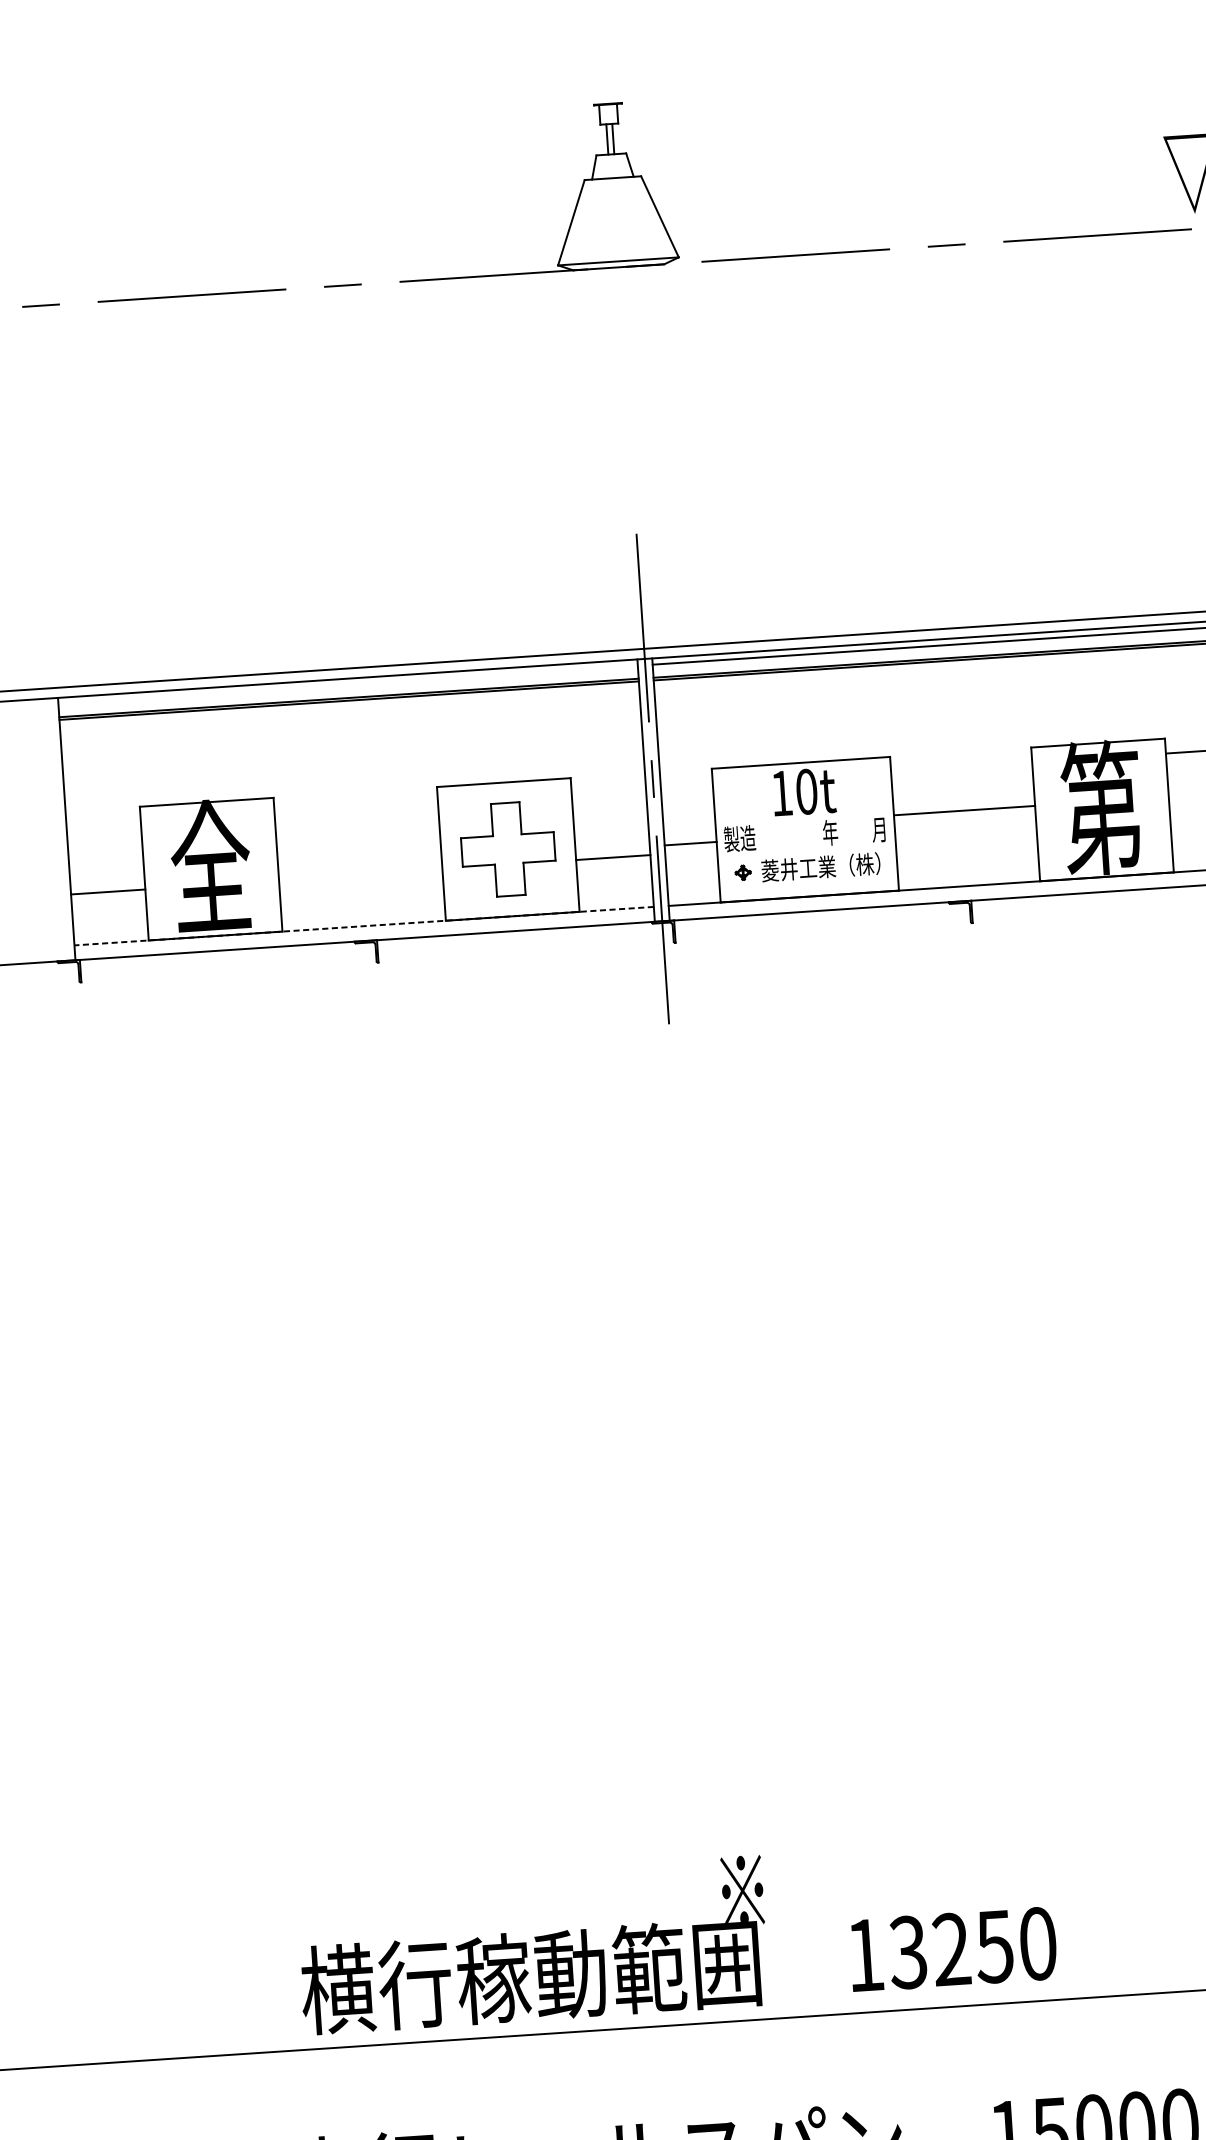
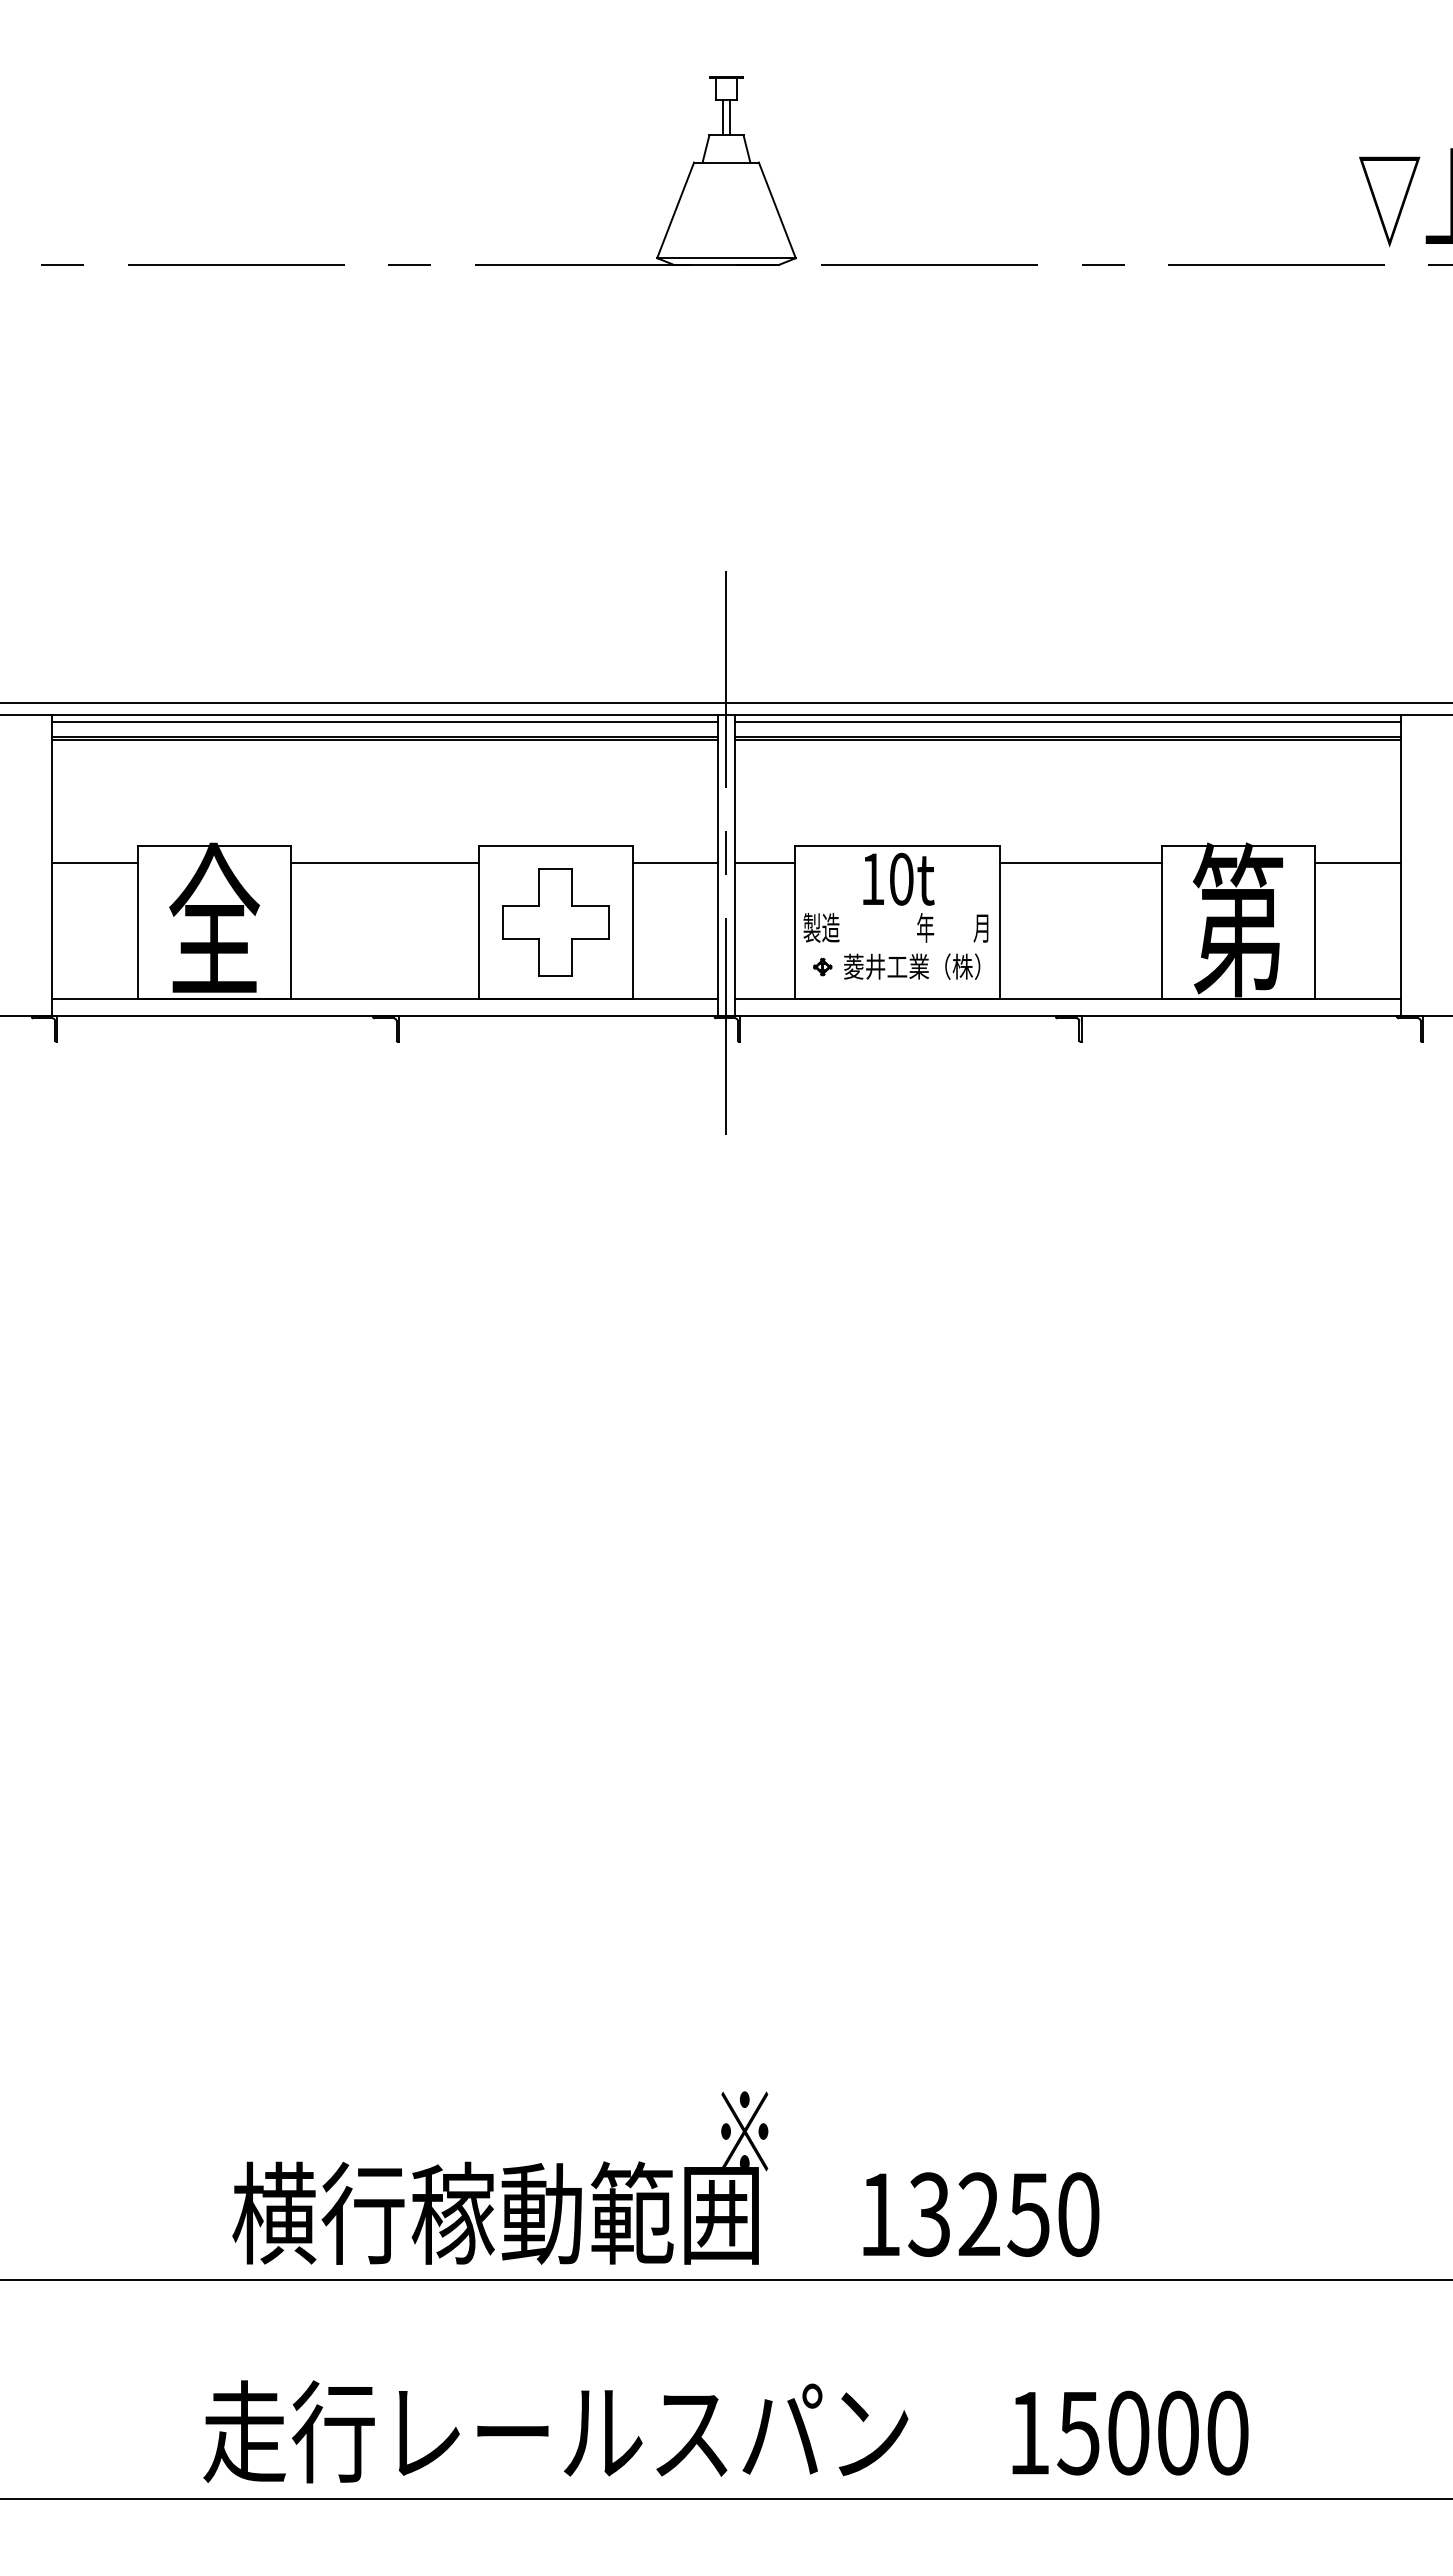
line: (347, 685) -> (384, 722), added
line: (356, 807) -> (385, 862), added
line: (964, 810) -> (1080, 862), moved
line: (690, 843) -> (764, 862), moved
line: (612, 857) -> (674, 862), moved
line: (107, 891) -> (94, 862), moved
line: (364, 926) -> (385, 999), dashed -> solid

